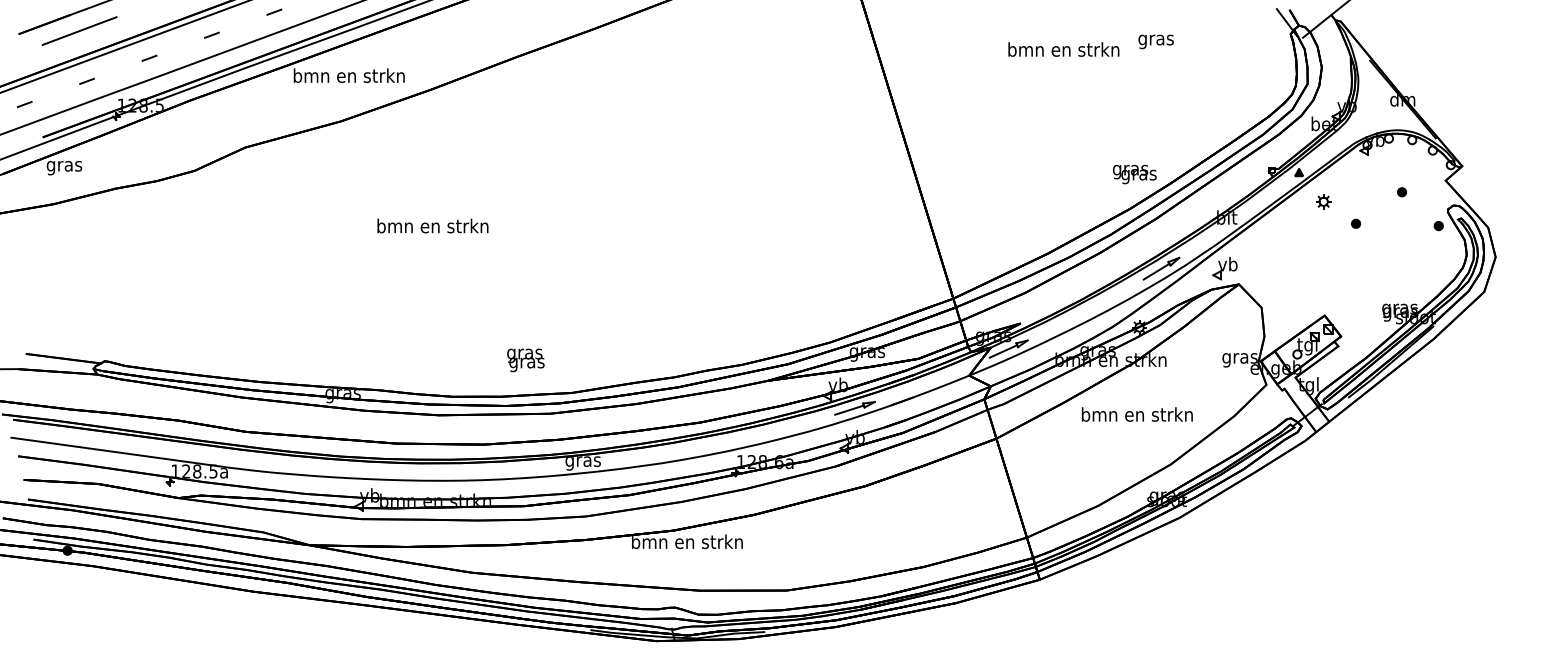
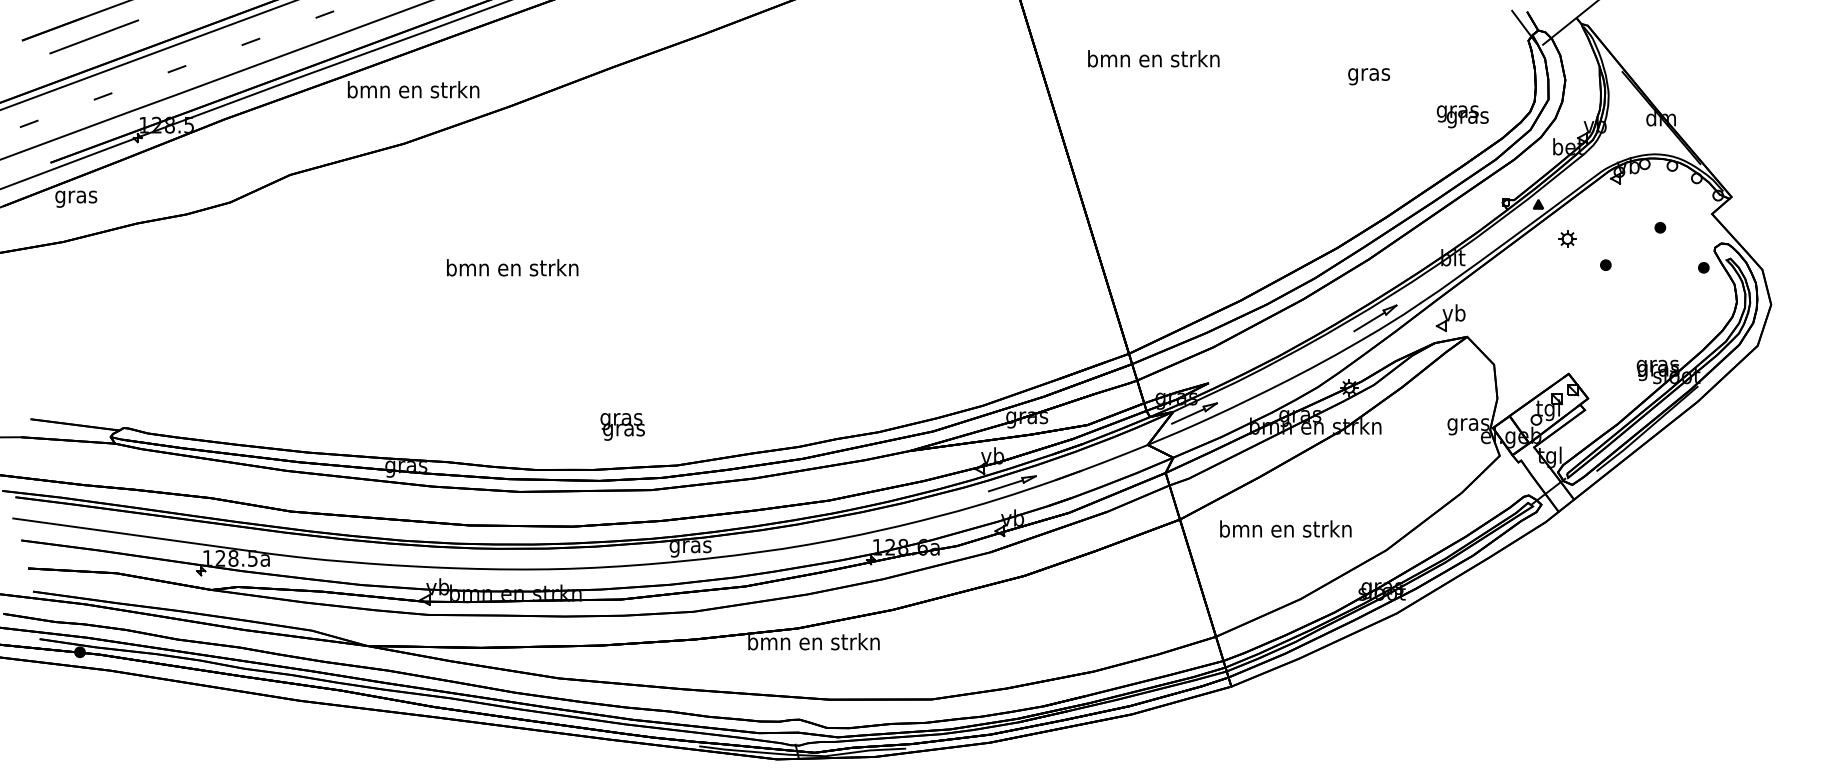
text: (1156, 41) -> (1369, 76), moved
text: (1063, 49) -> (1153, 58), moved
text: (1134, 174) -> (1462, 116), moved
text: (1137, 414) -> (1285, 528), moved

